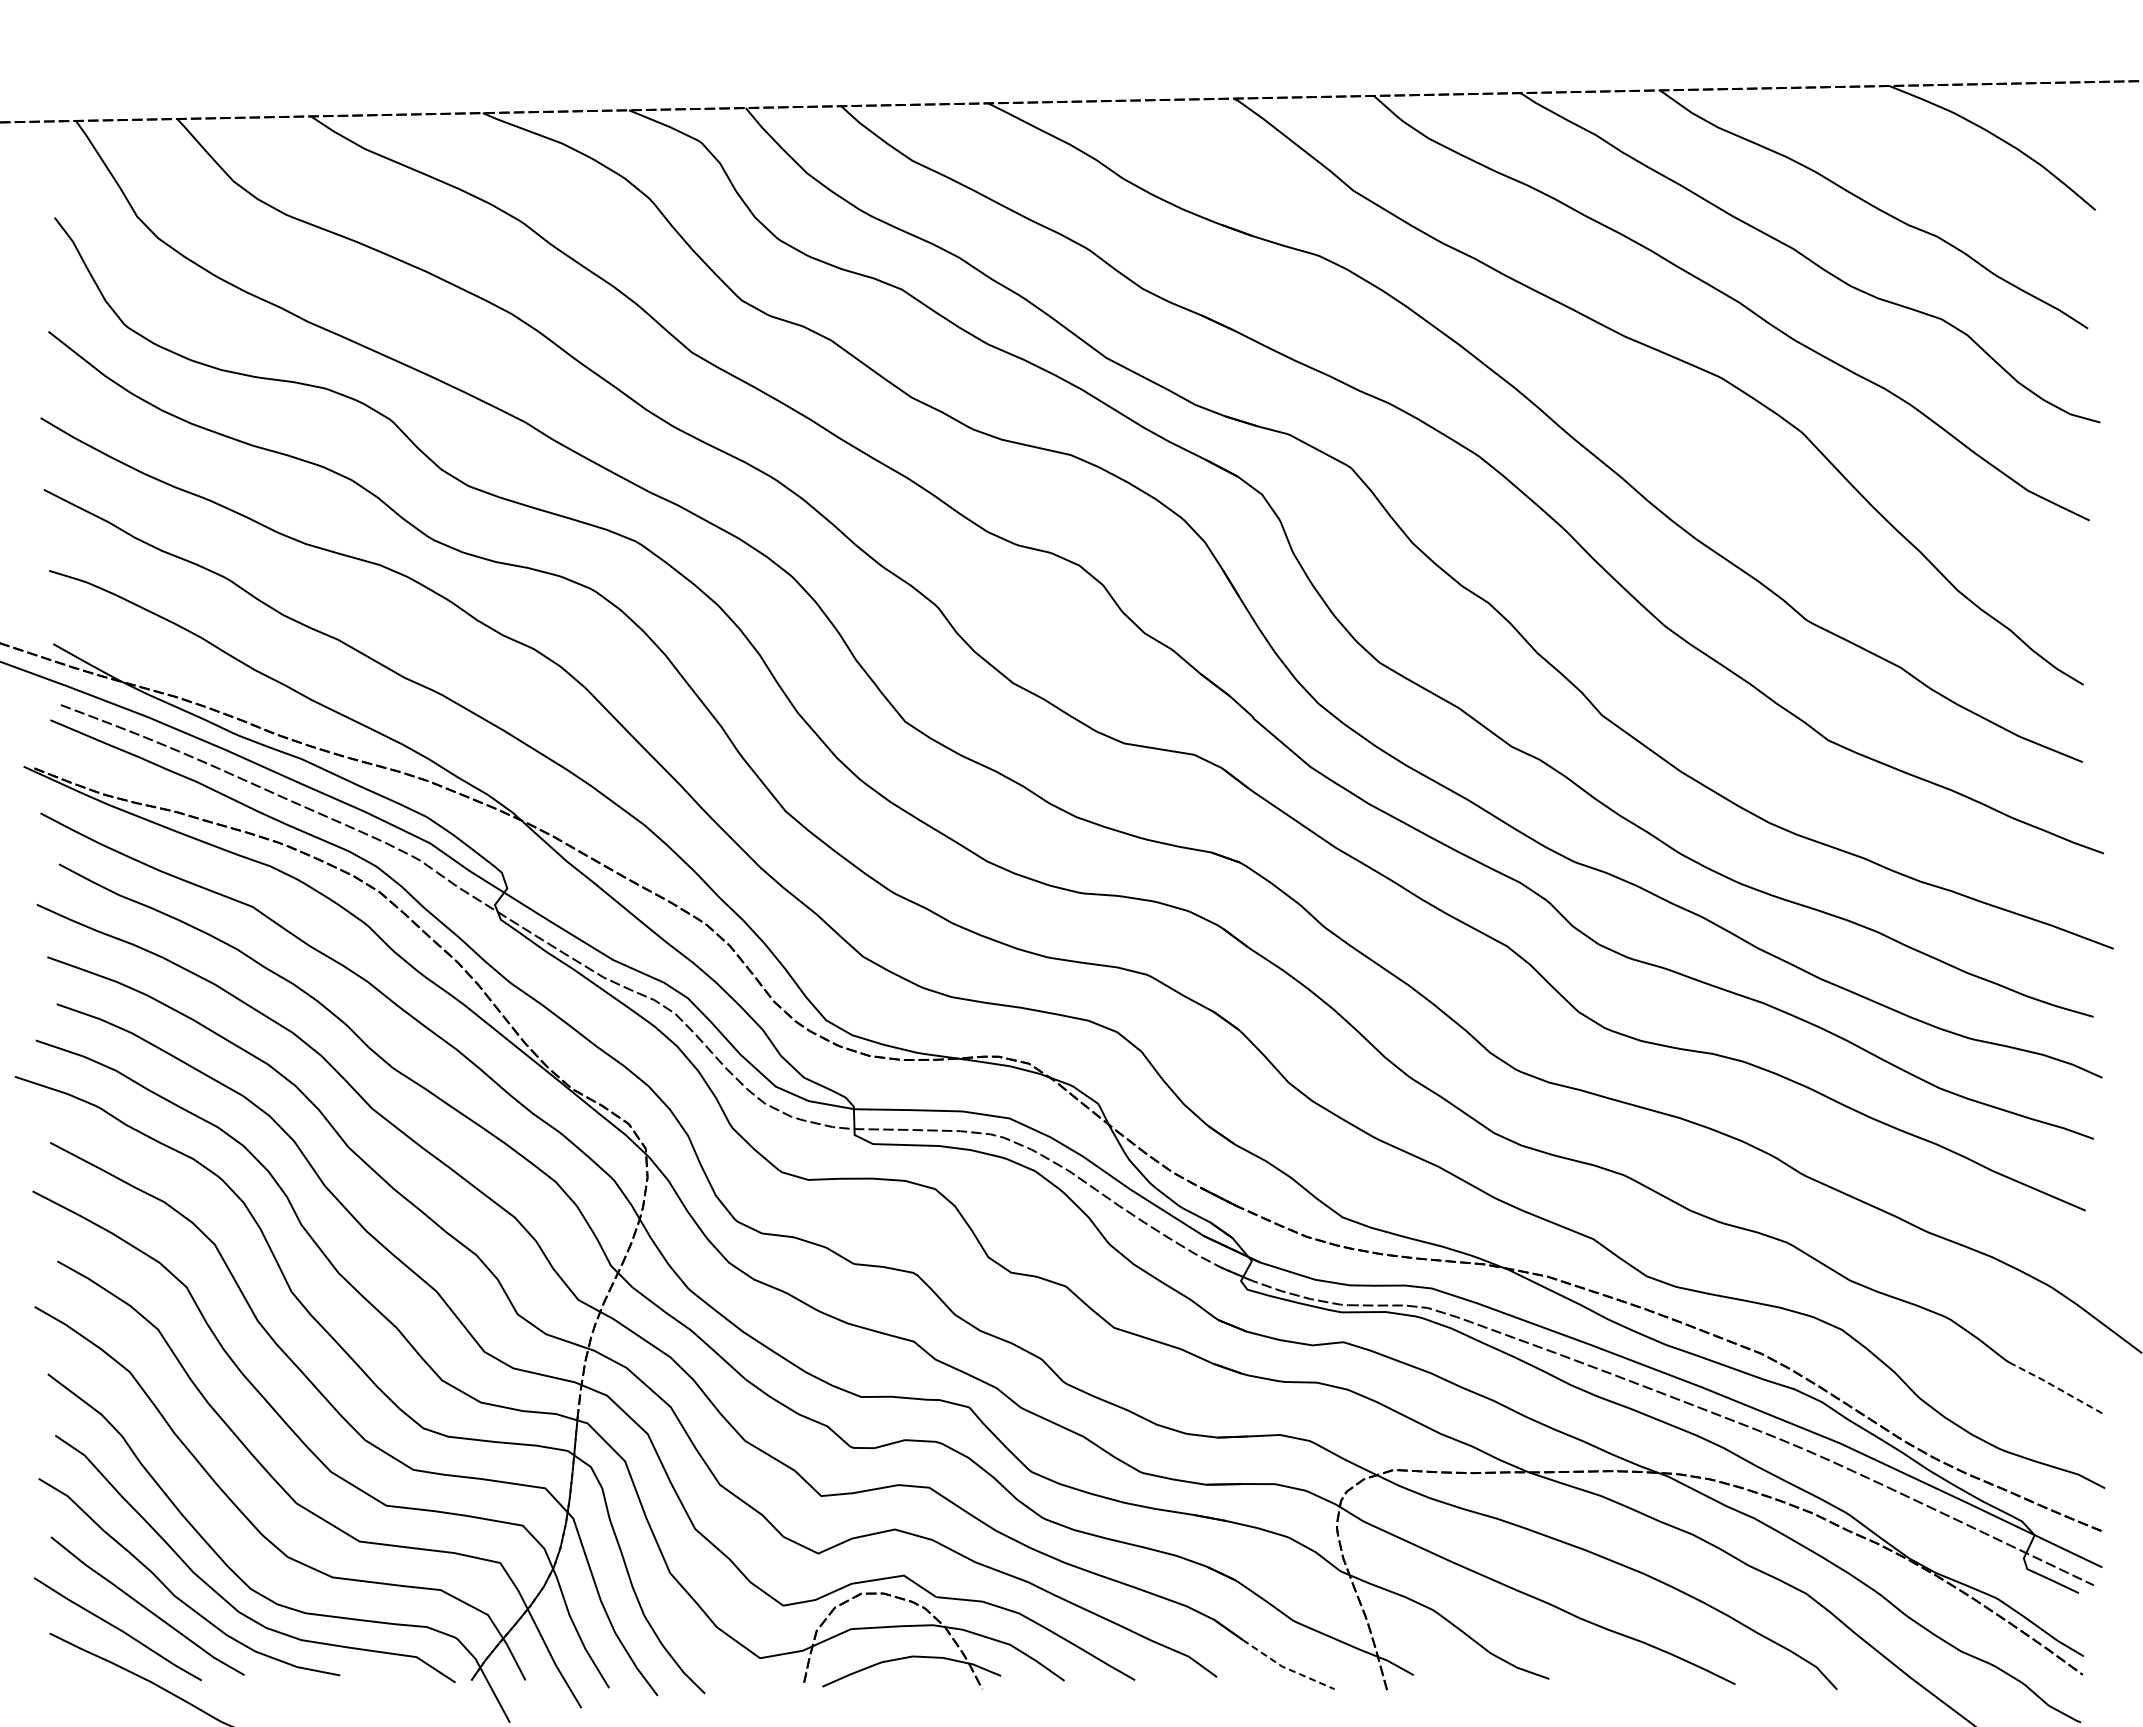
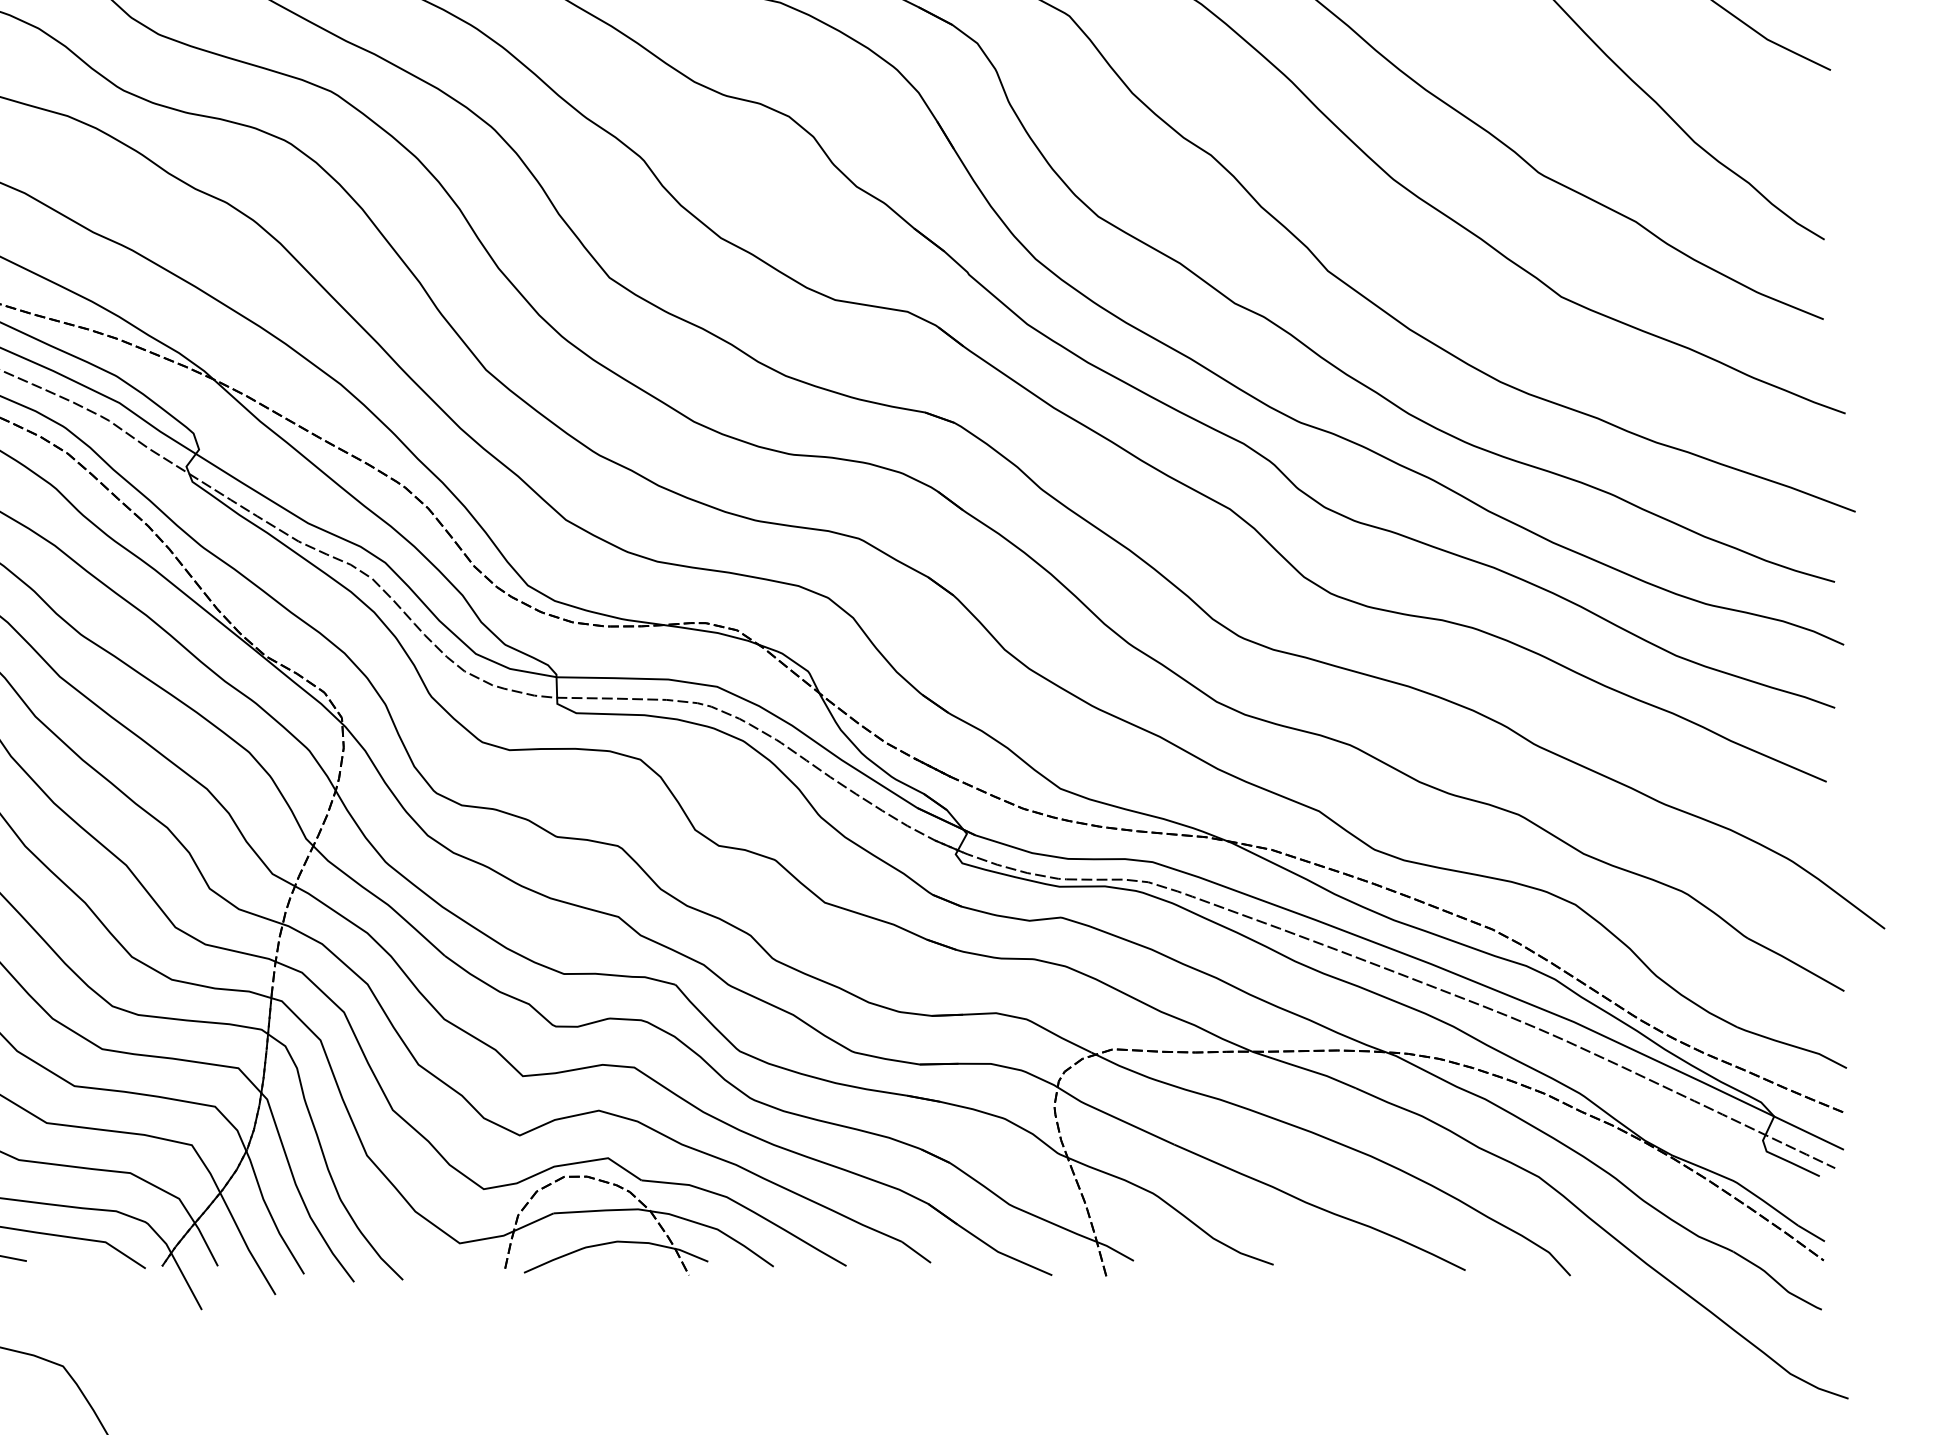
line: (2055, 1387) -> (1795, 964), dashed -> solid
line: (1286, 1668) -> (1002, 1253), dashed -> solid

